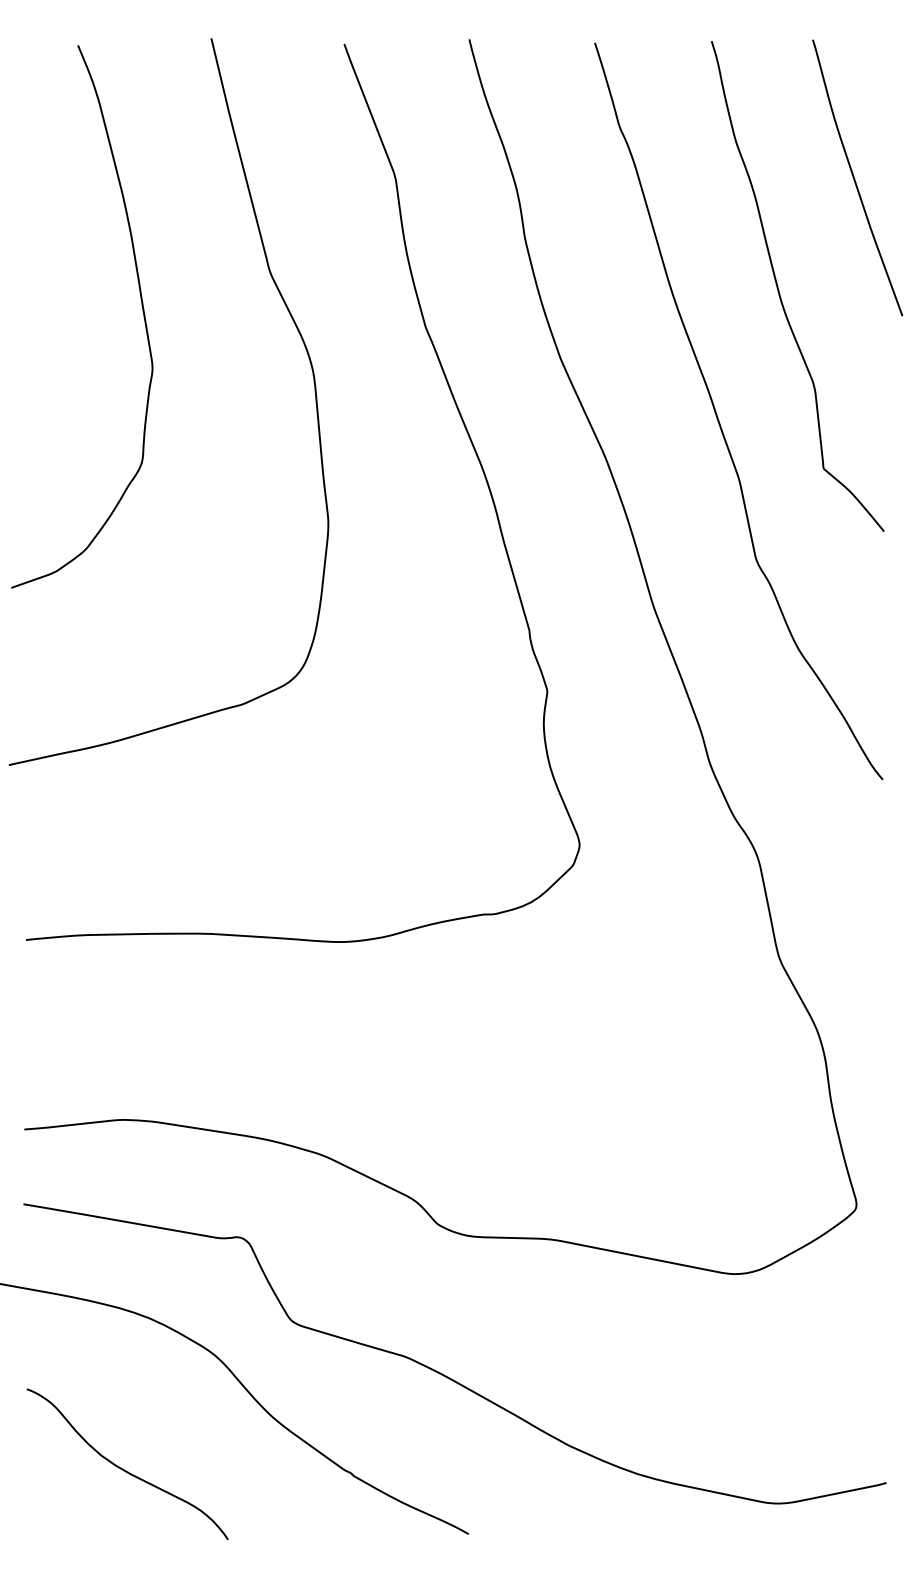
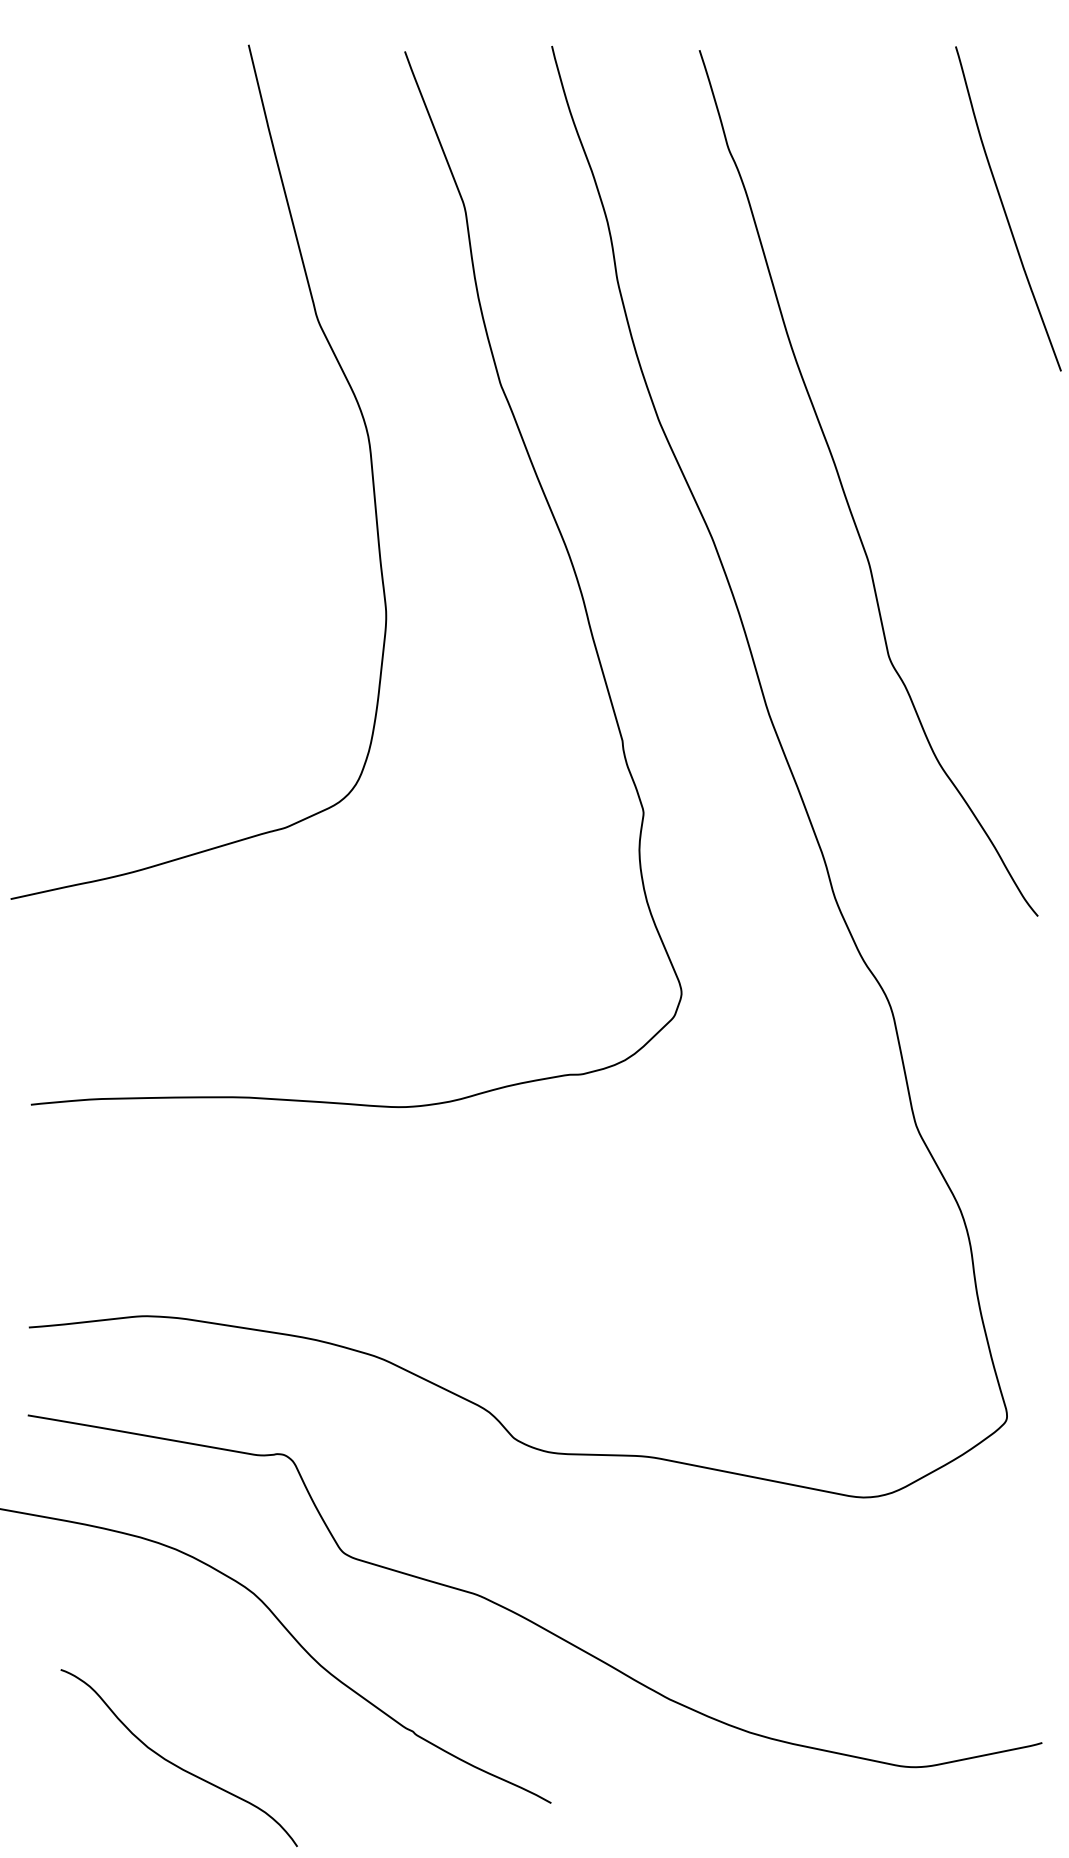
curve: (779, 290) -> (916, 341), removed
curve: (142, 309) -> (167, 363), removed
curve: (125, 1469) -> (176, 1764), moved

